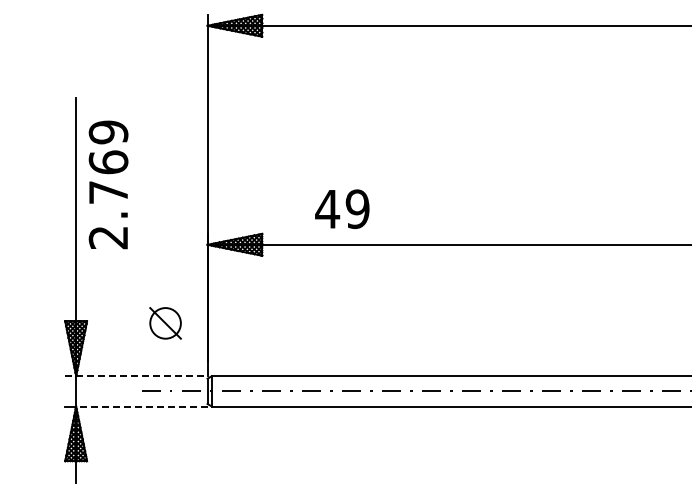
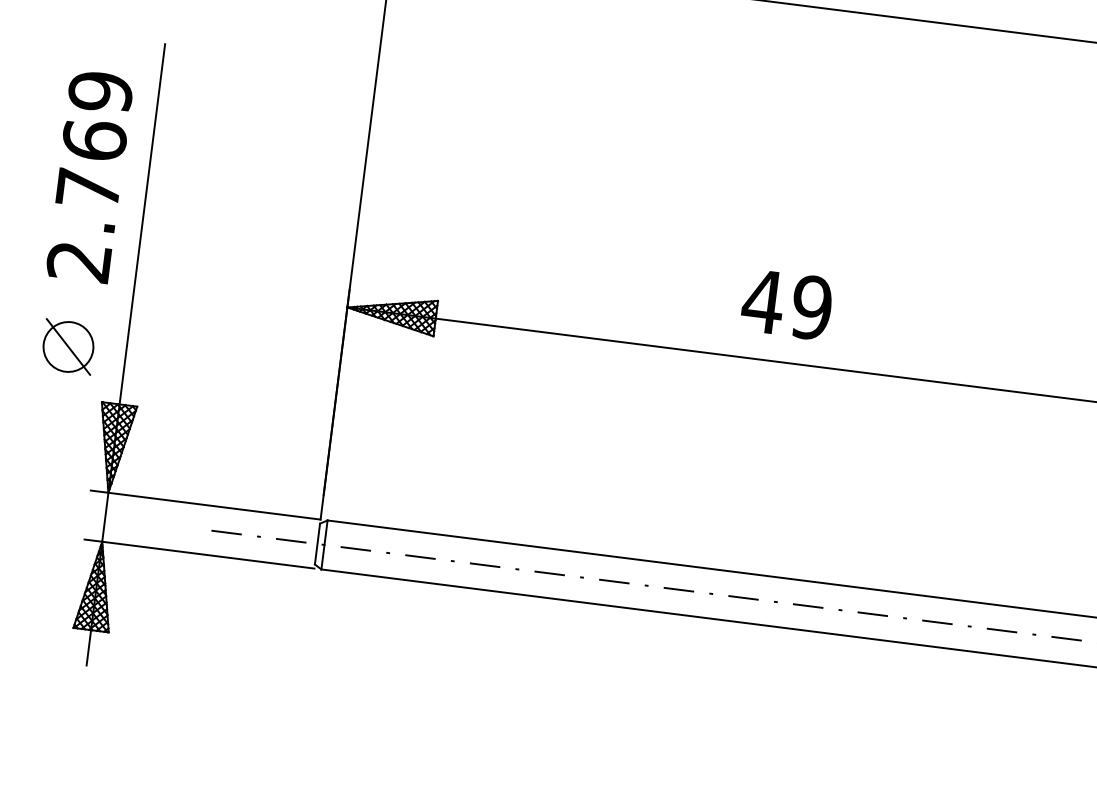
text: (108, 184) -> (89, 175), moved
text: (342, 208) -> (787, 303), moved
part: (165, 323) -> (68, 347), moved
line: (136, 376) -> (205, 505), dashed -> solid
line: (141, 406) -> (207, 555), dashed -> solid

